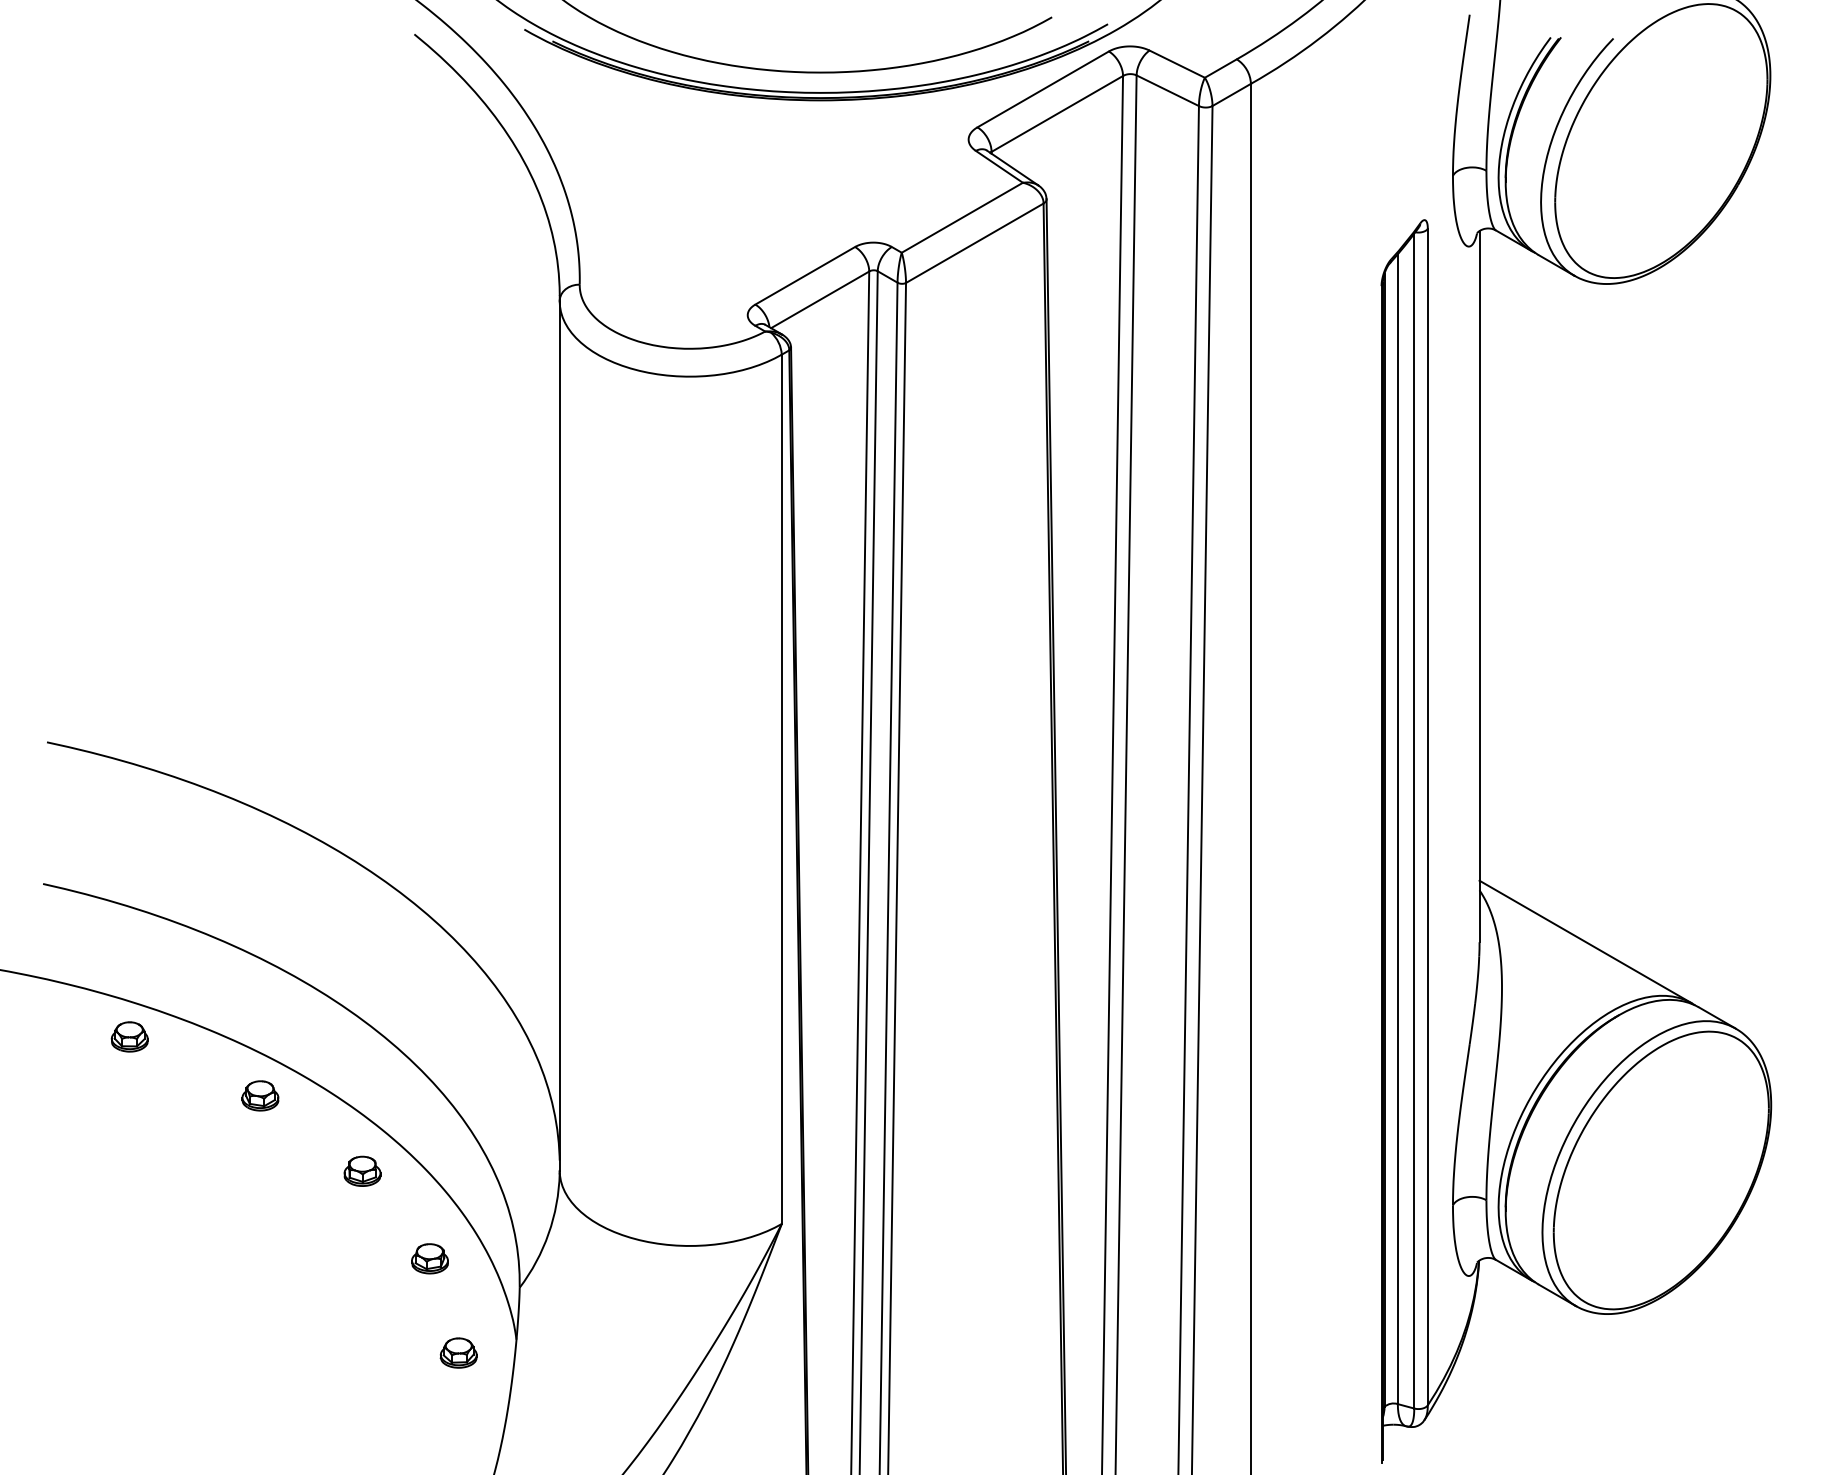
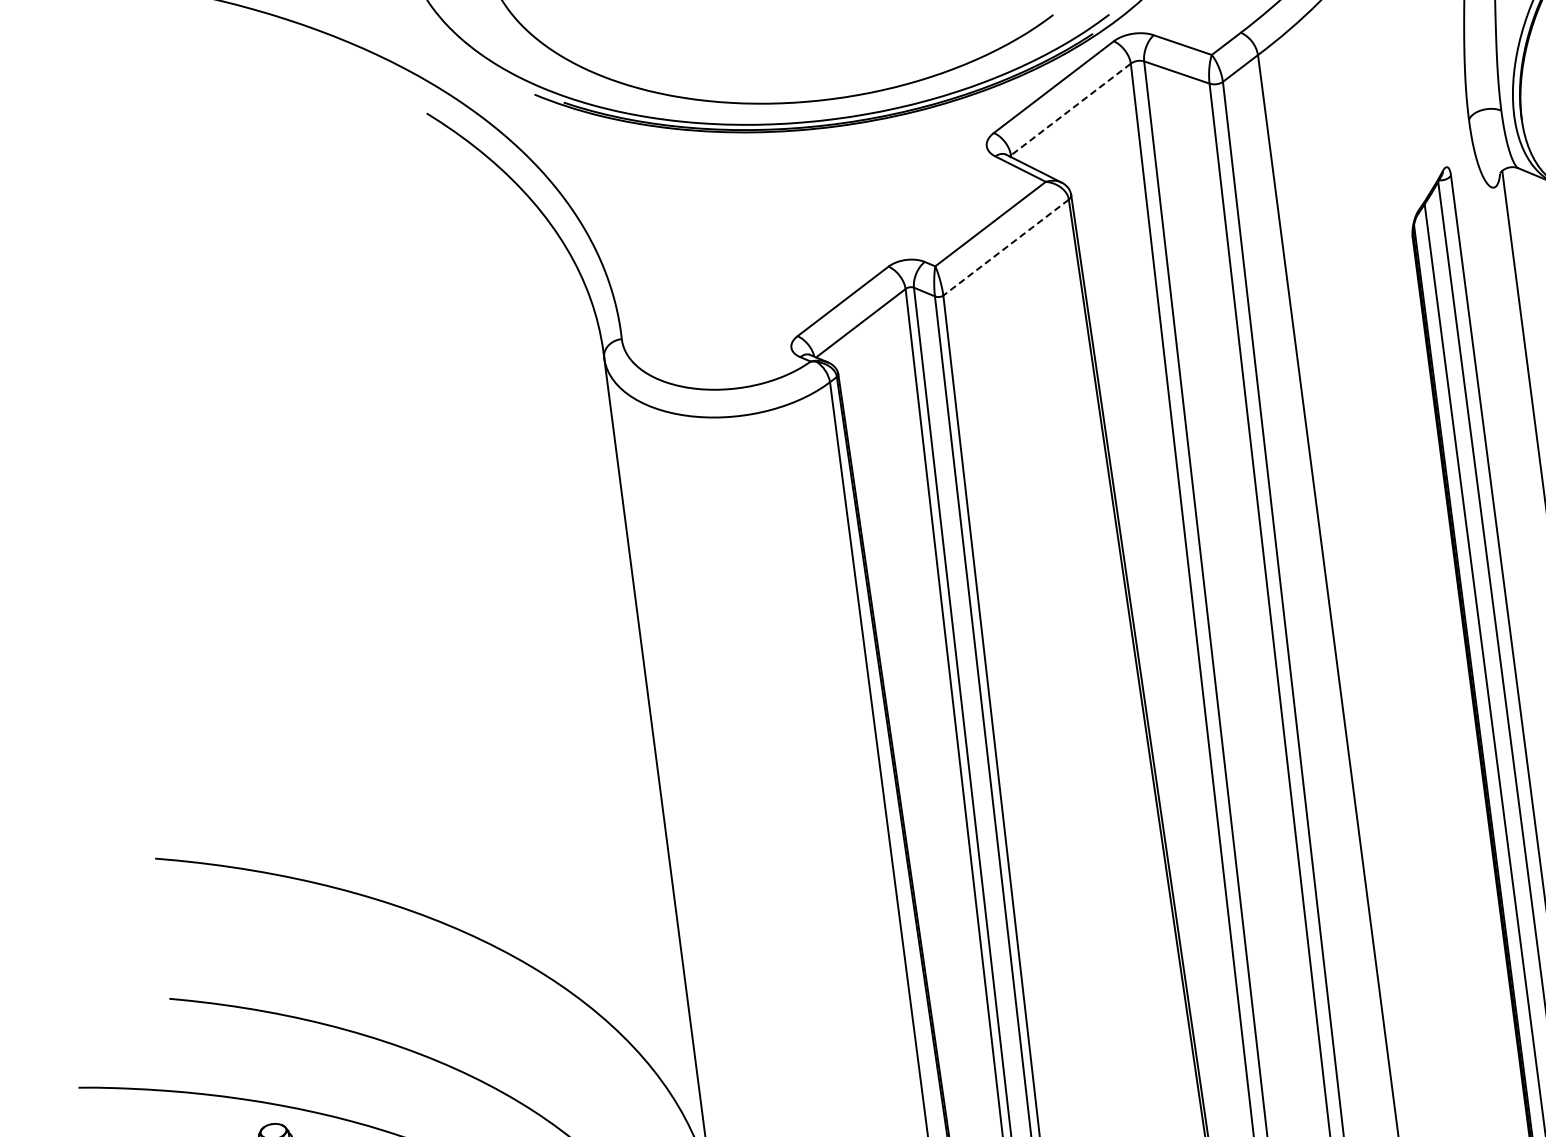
line: (1057, 113) -> (1071, 109), solid -> dashed
line: (974, 243) -> (1005, 247), solid -> dashed

